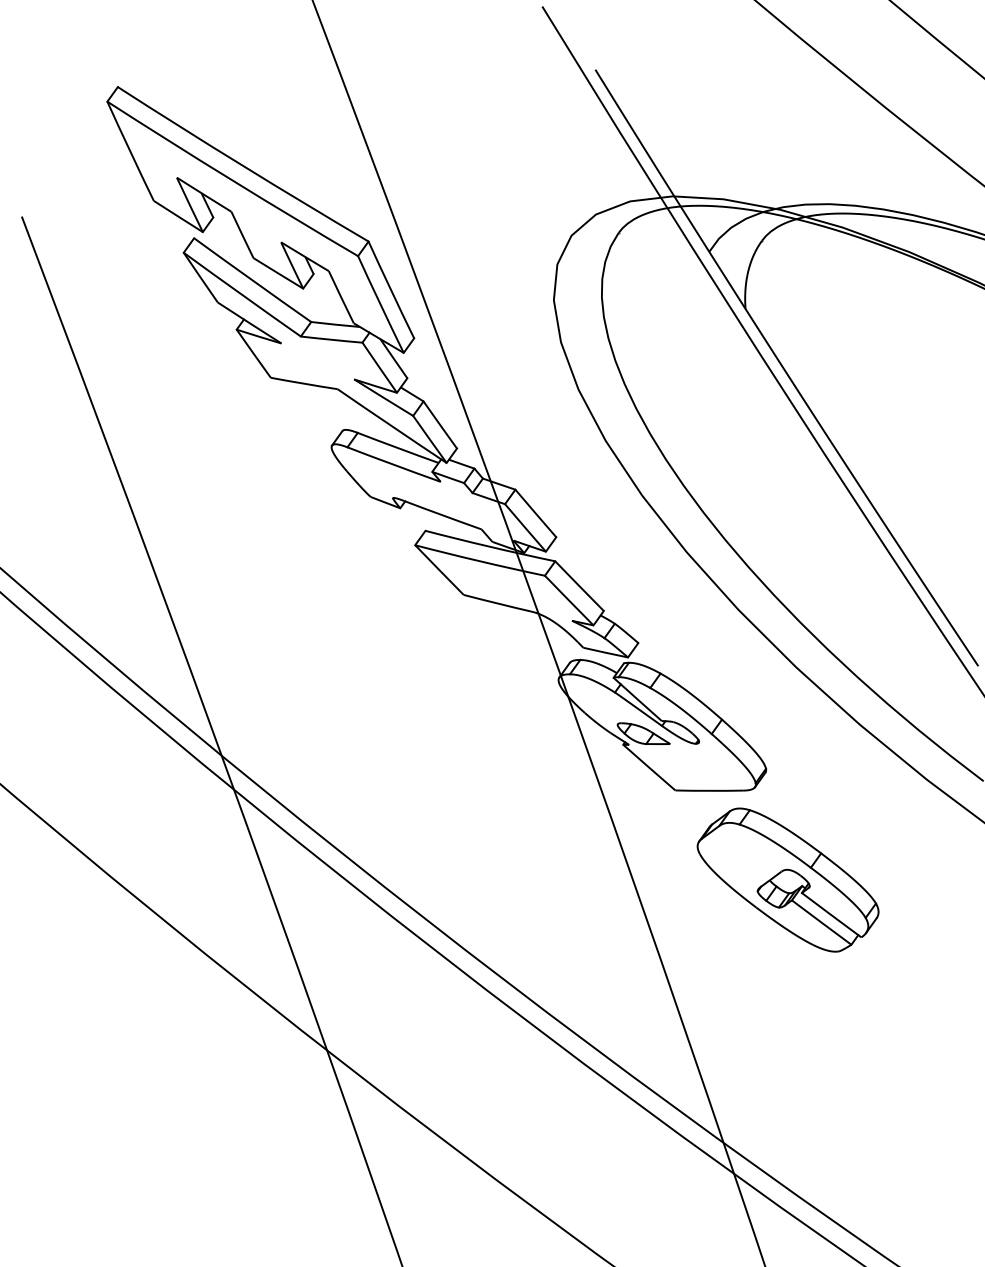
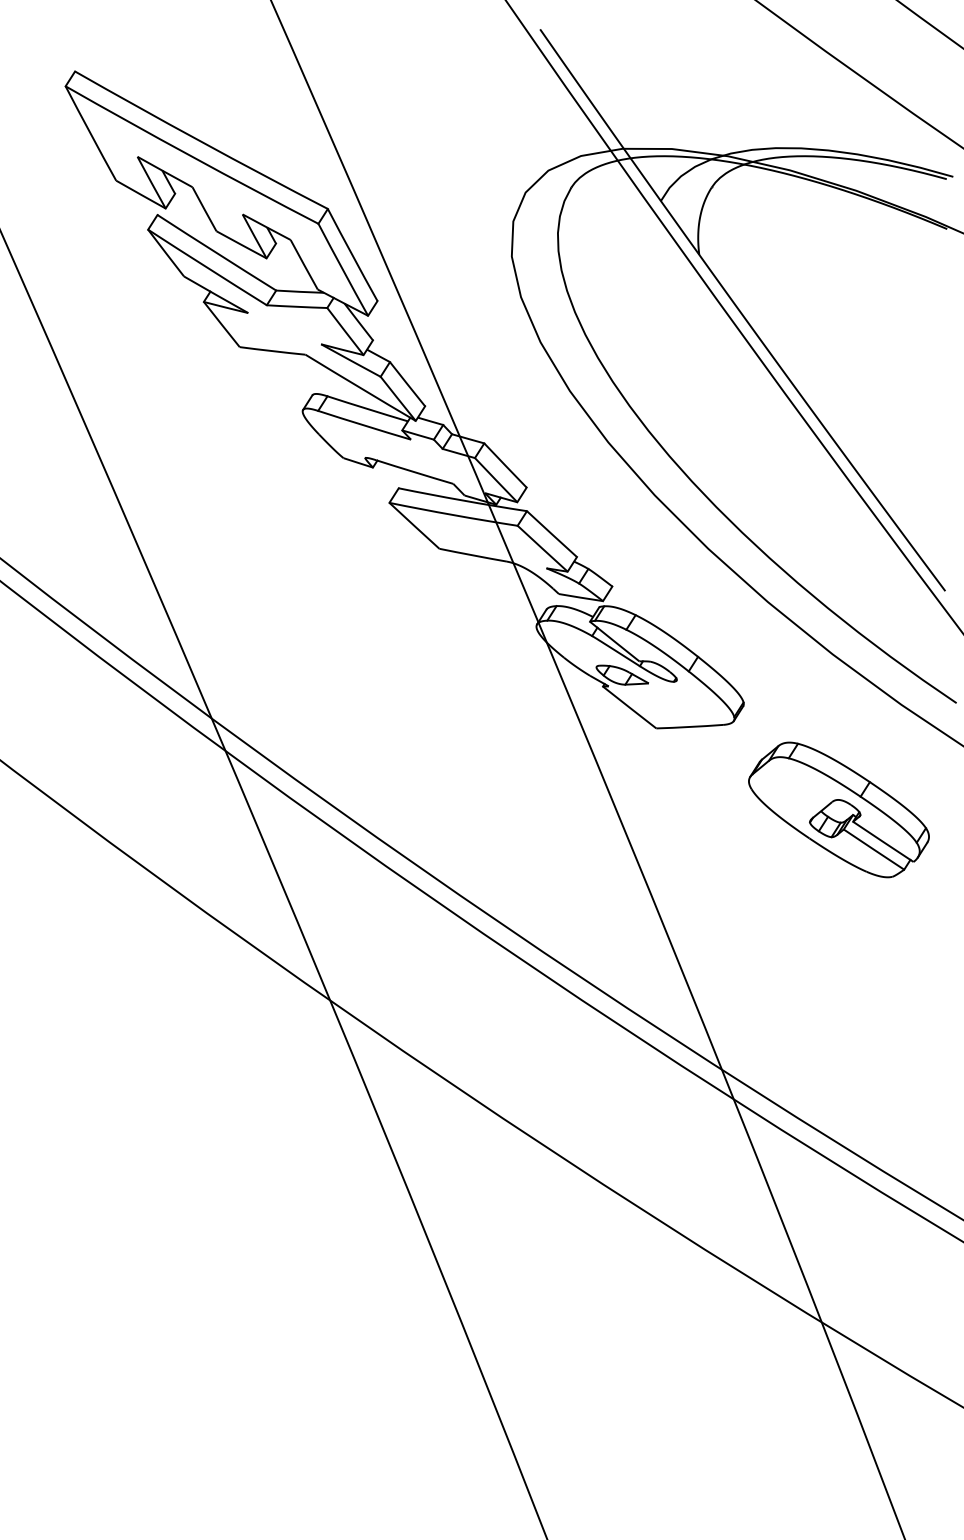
part: (787, 879) -> (838, 809), moved

